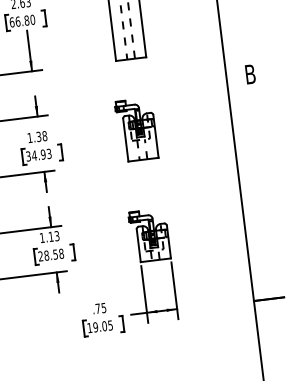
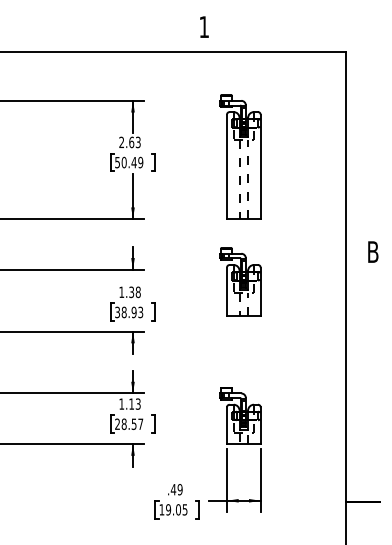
text: (22, 21) -> (129, 162), 66.80 -> 50.49
part: (136, 129) -> (240, 281), moved
text: (33, 155) -> (123, 312), 34.93 -> 38.93
text: (61, 253) -> (140, 423), 28.58 -> 28.57
text: (100, 308) -> (176, 489), .75 -> .49

